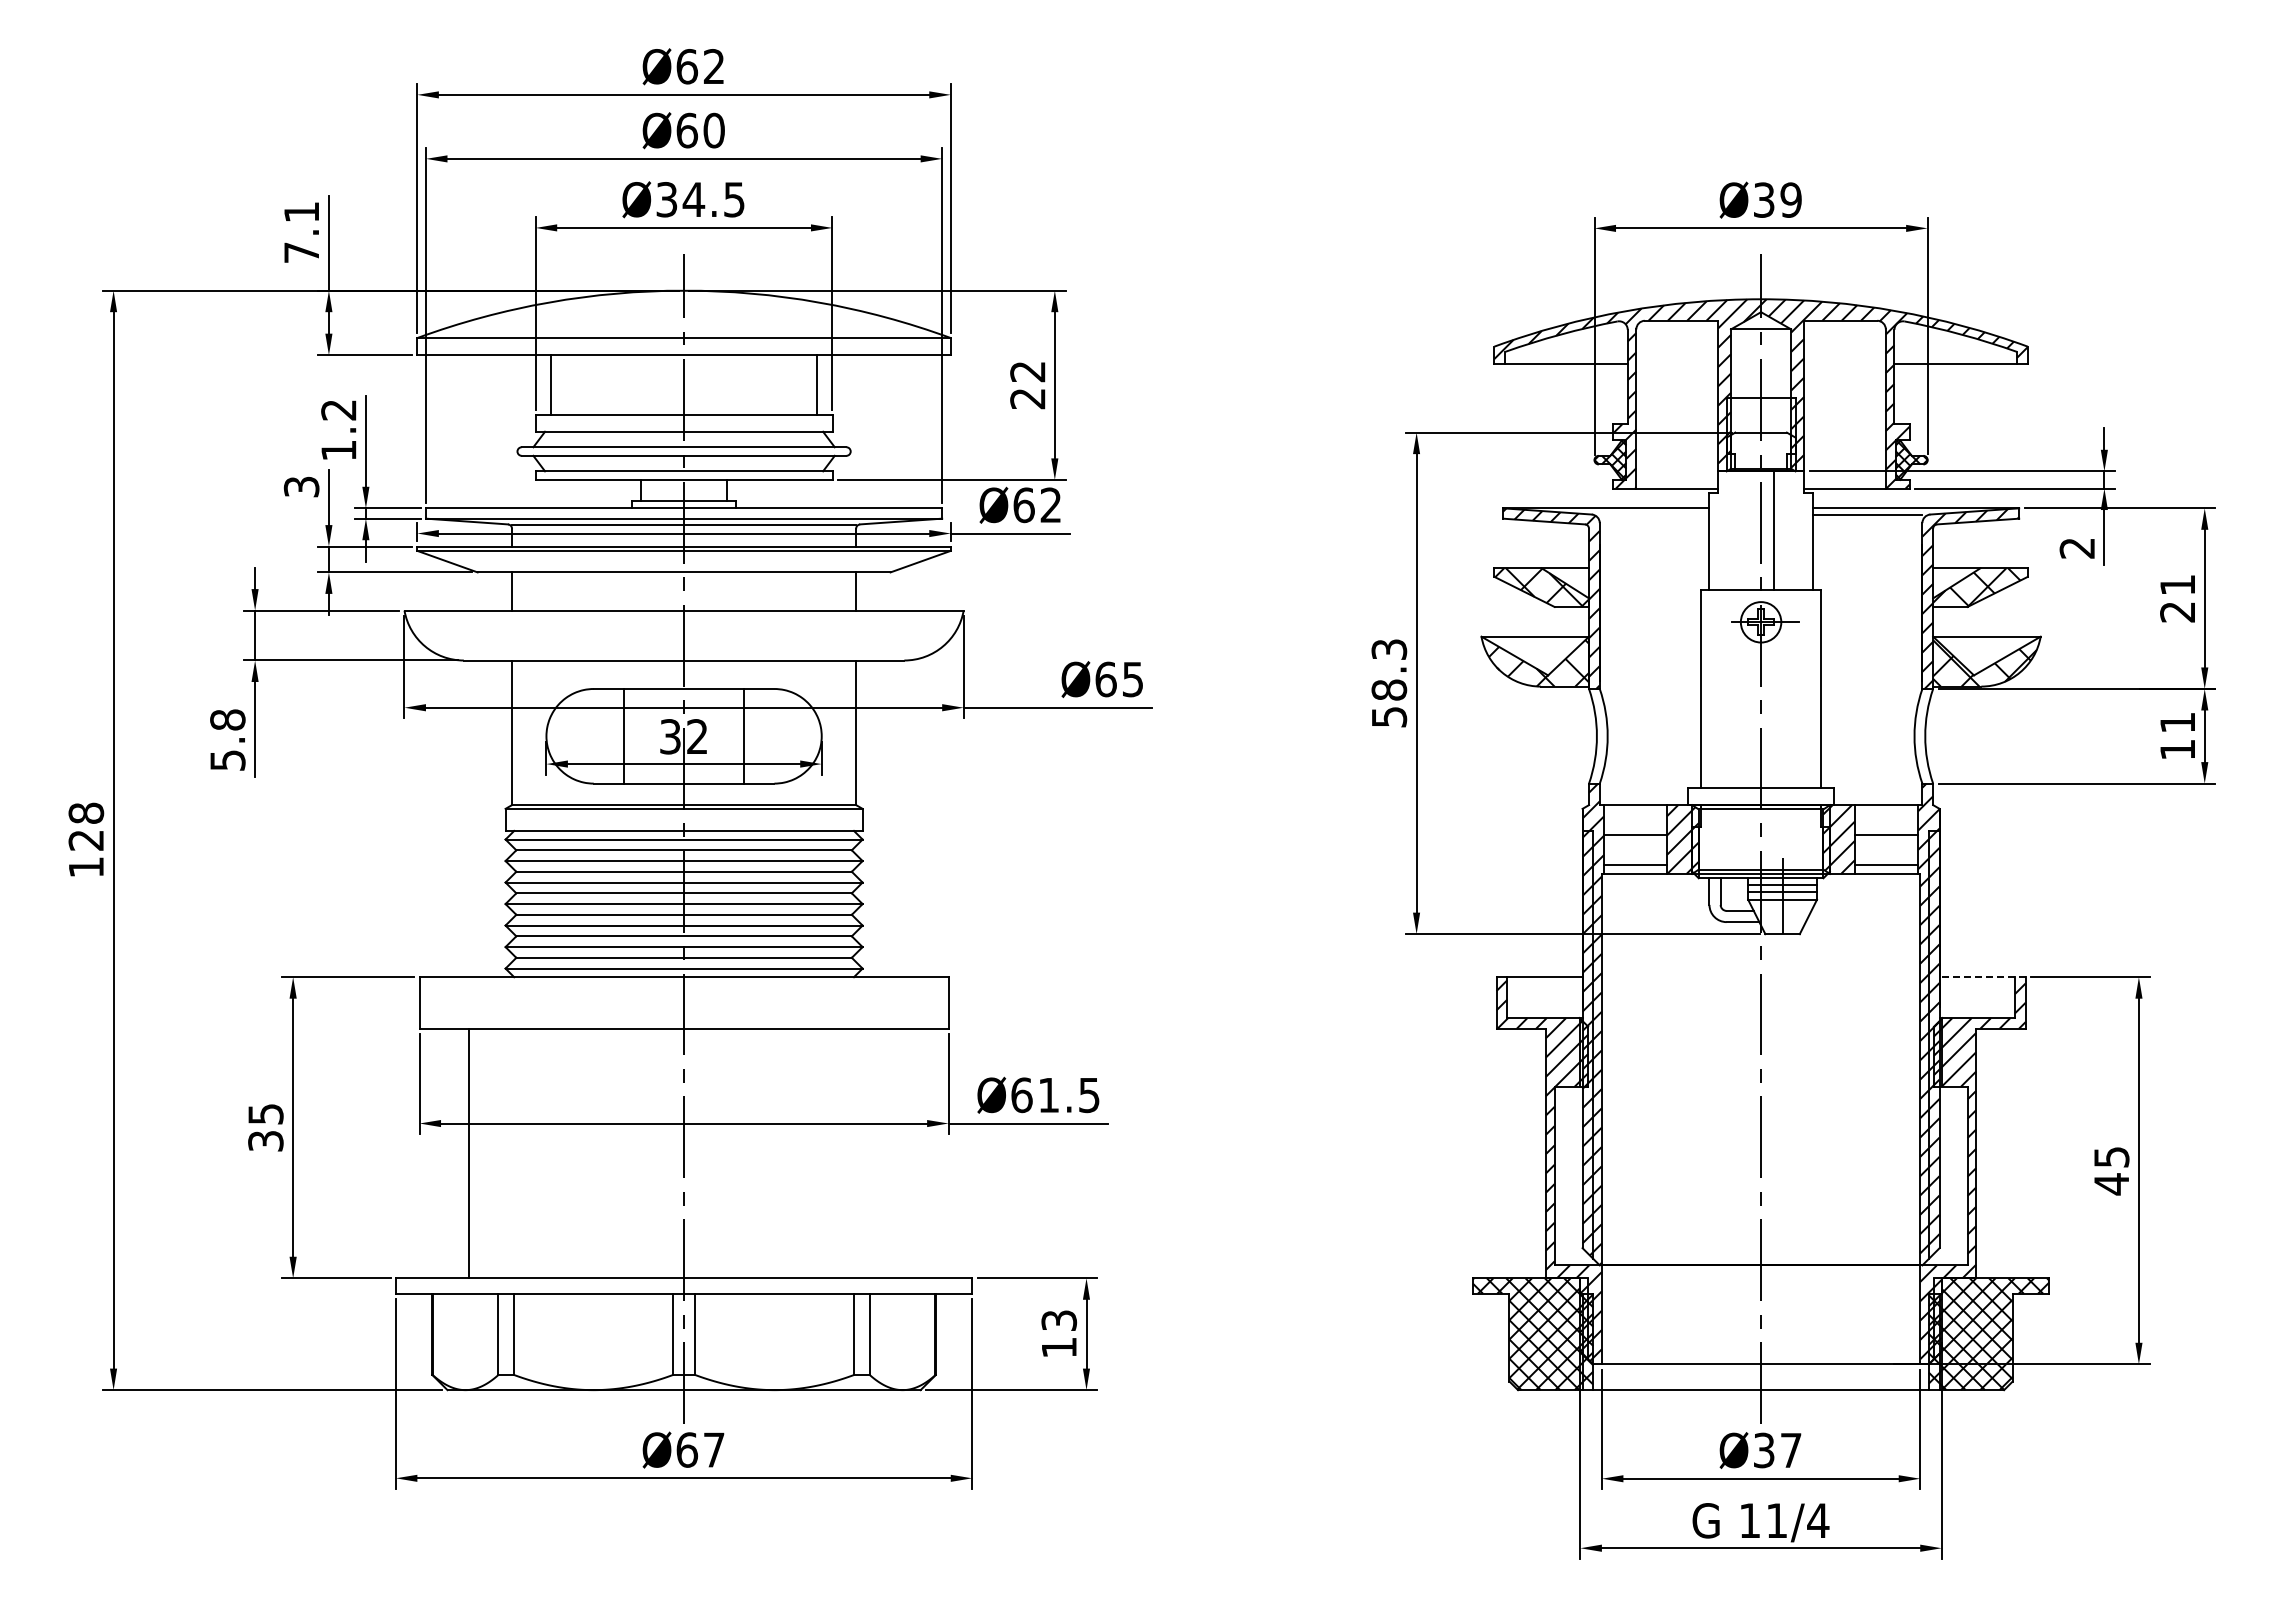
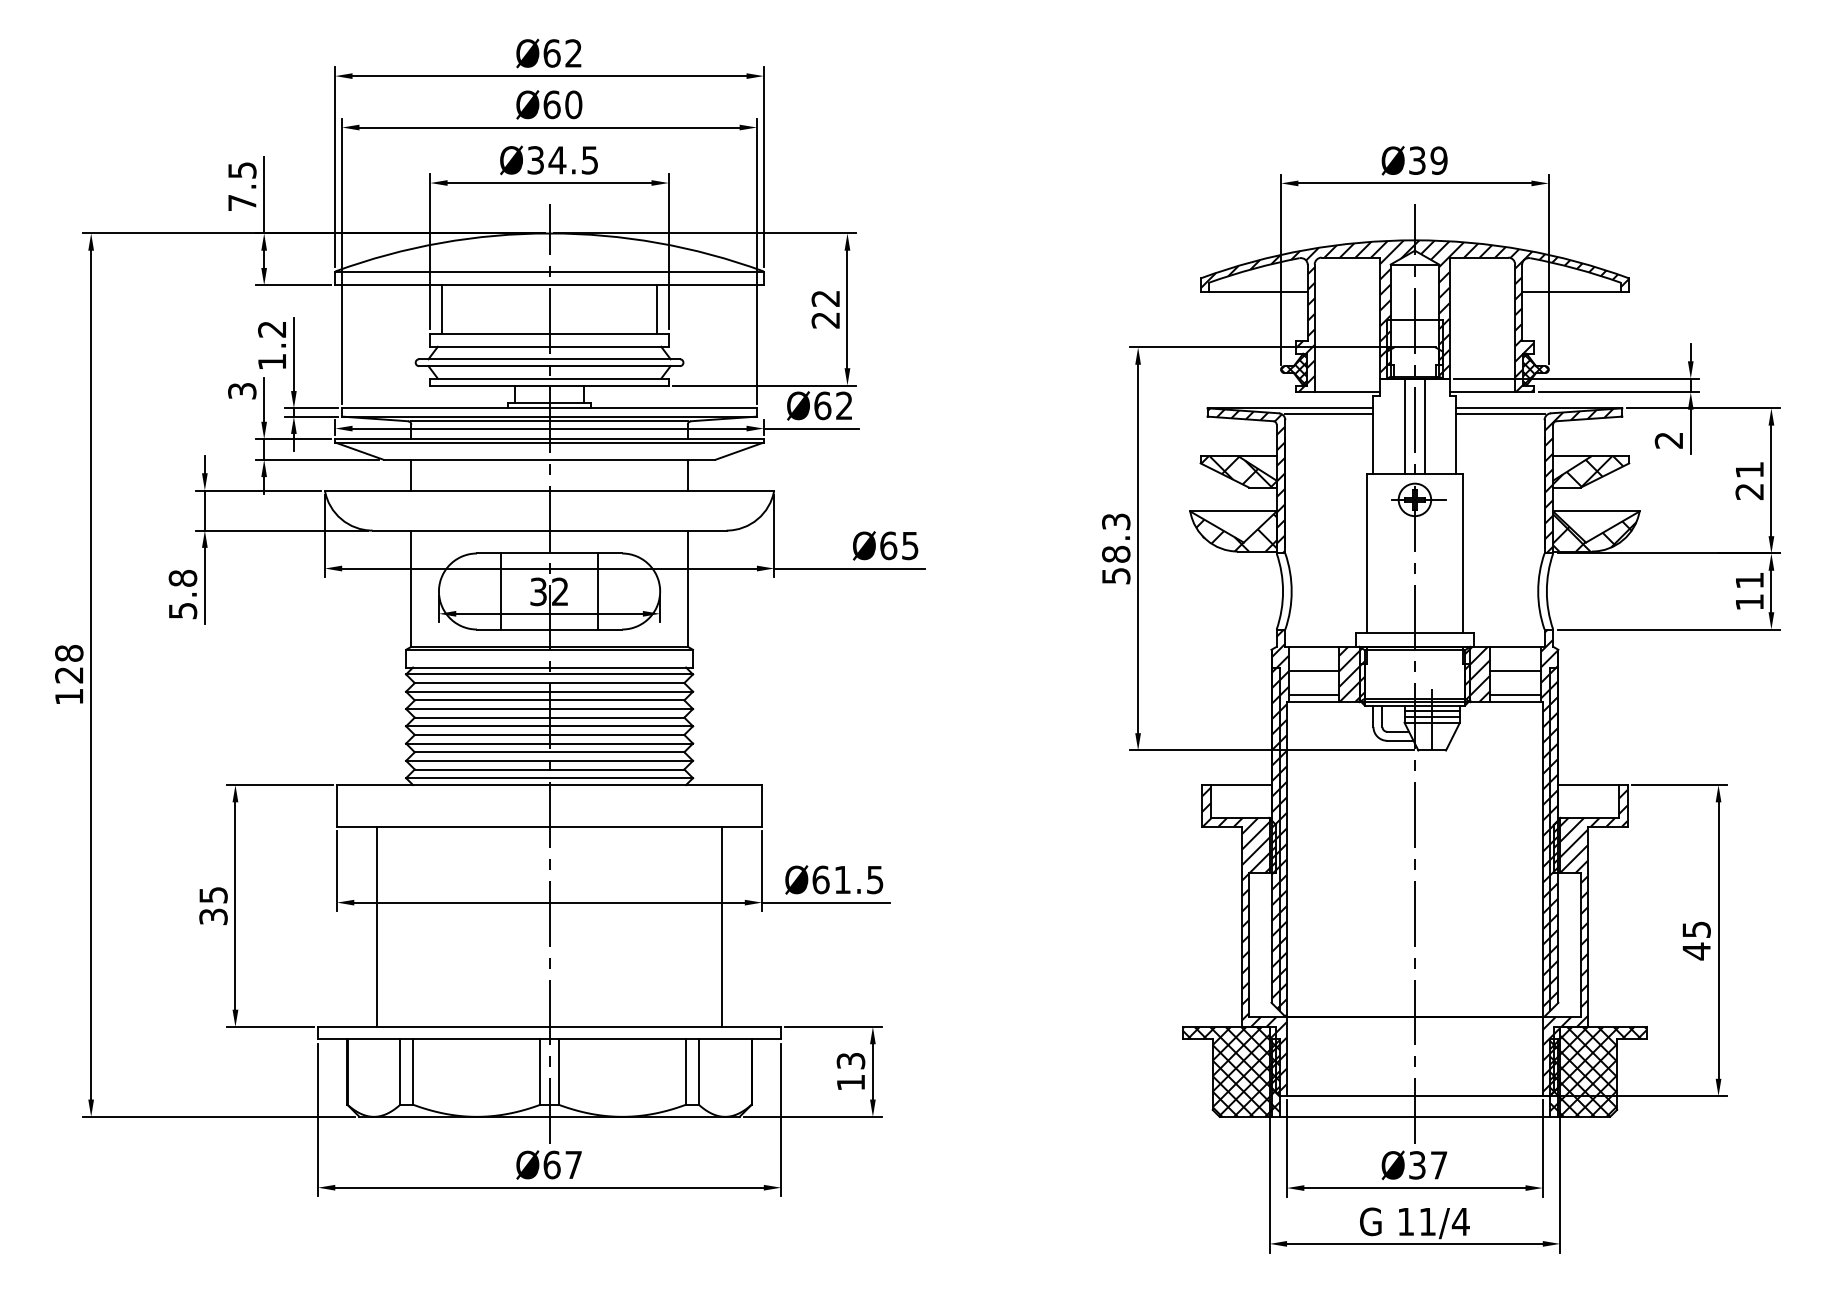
text: (301, 212) -> (242, 170), 7.1 -> 7.5
line: (1654, 515) -> (1329, 414), added
line: (1748, 530) -> (1404, 426), added
line: (1982, 977) -> (1592, 785), dashed -> solid
line: (899, 1153) -> (722, 926), added

